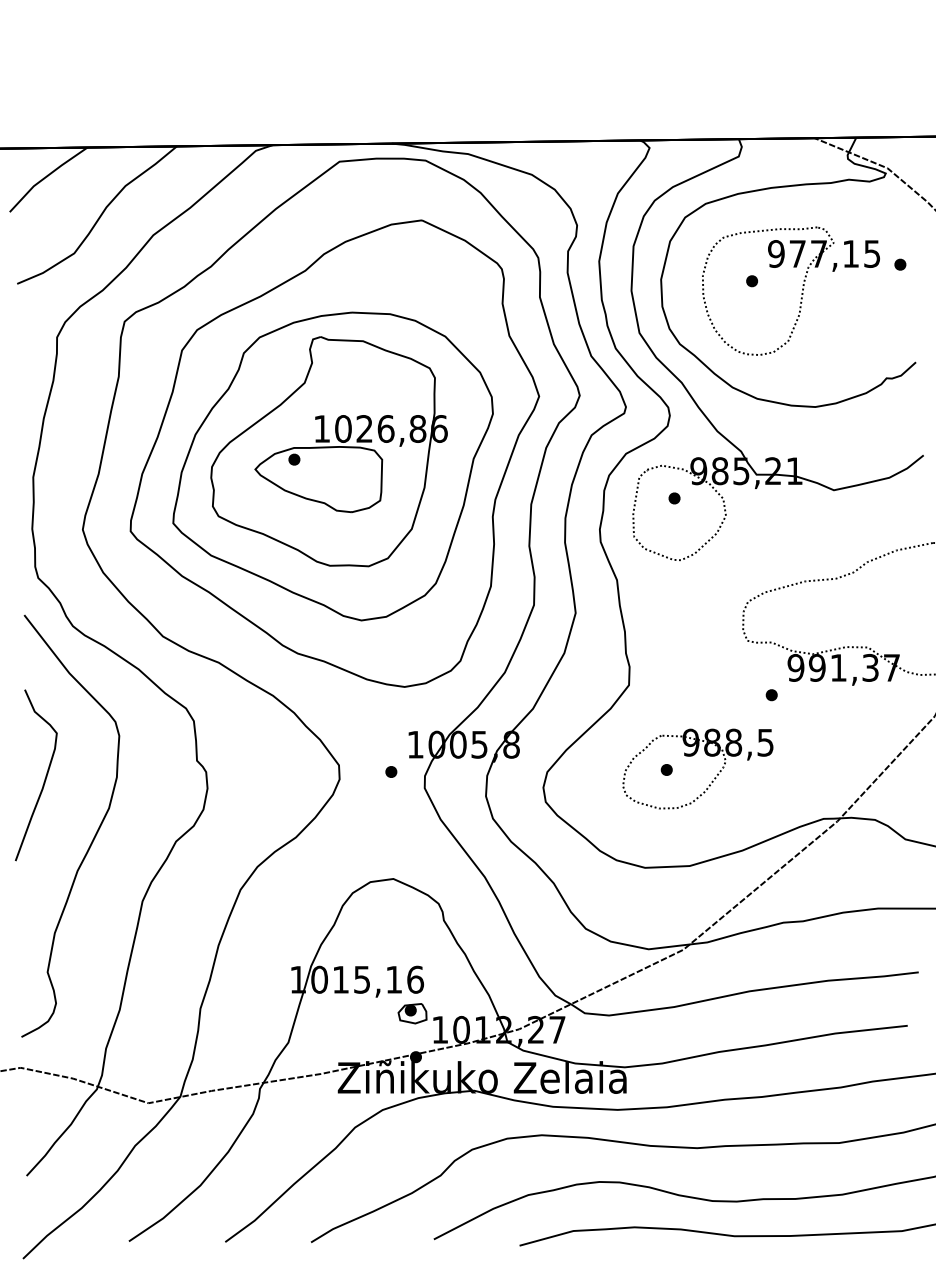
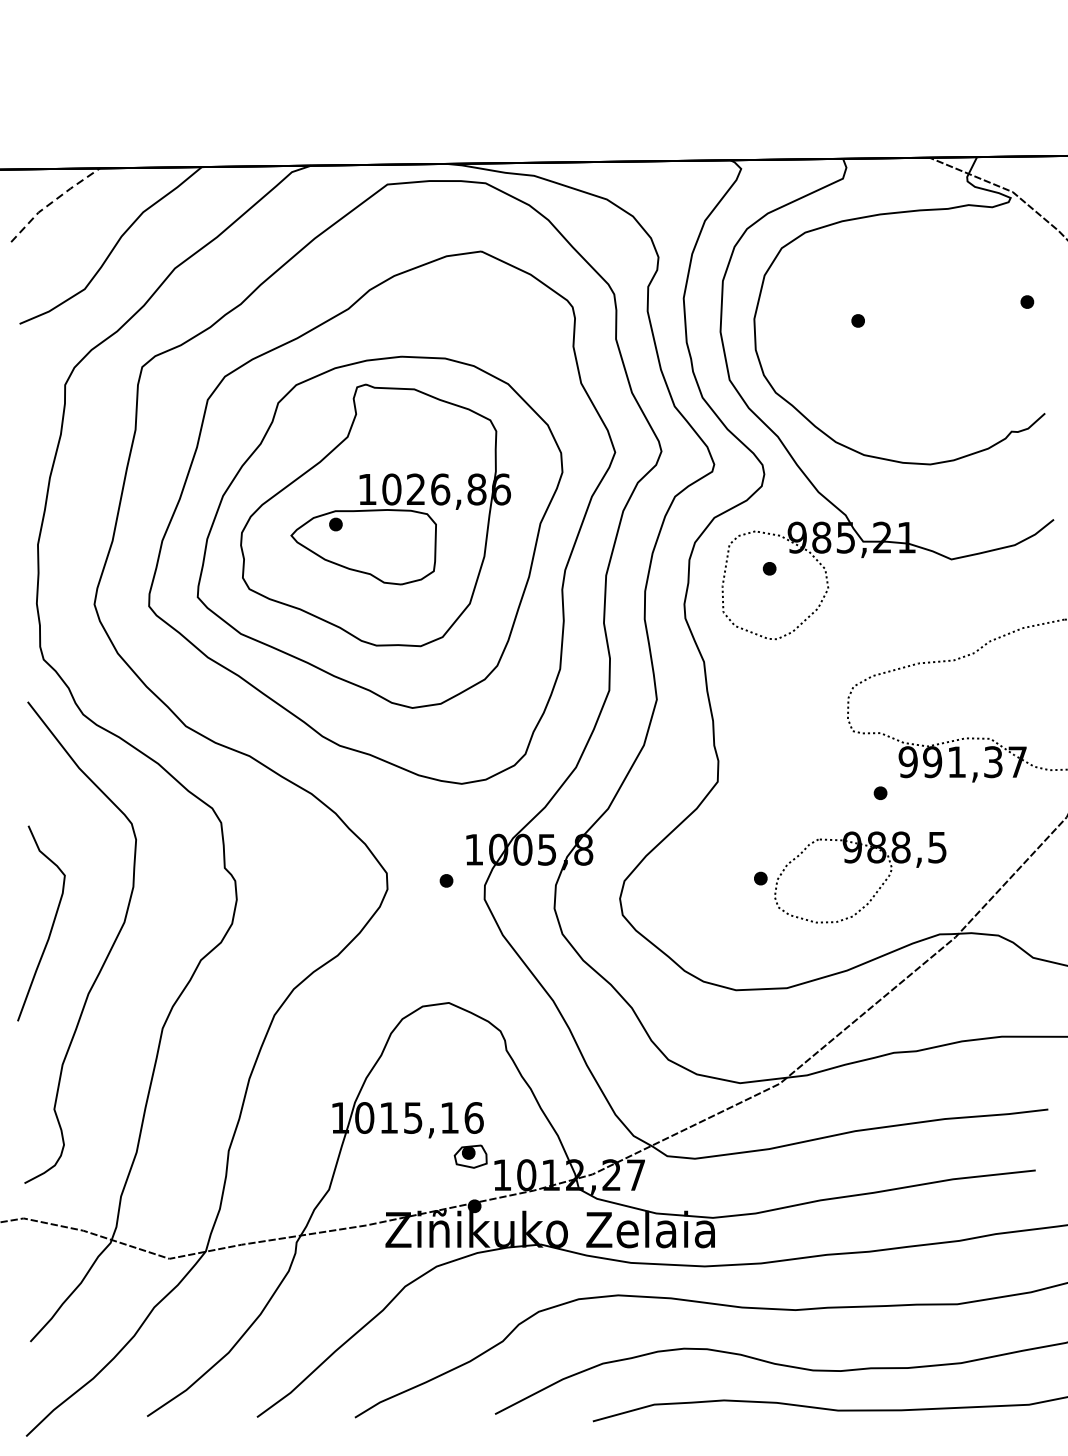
line: (46, 176) -> (53, 201), solid -> dashed
part: (801, 293) -> (914, 334), removed
part: (692, 756) -> (854, 863), moved
curve: (44, 778) -> (50, 927), moved

